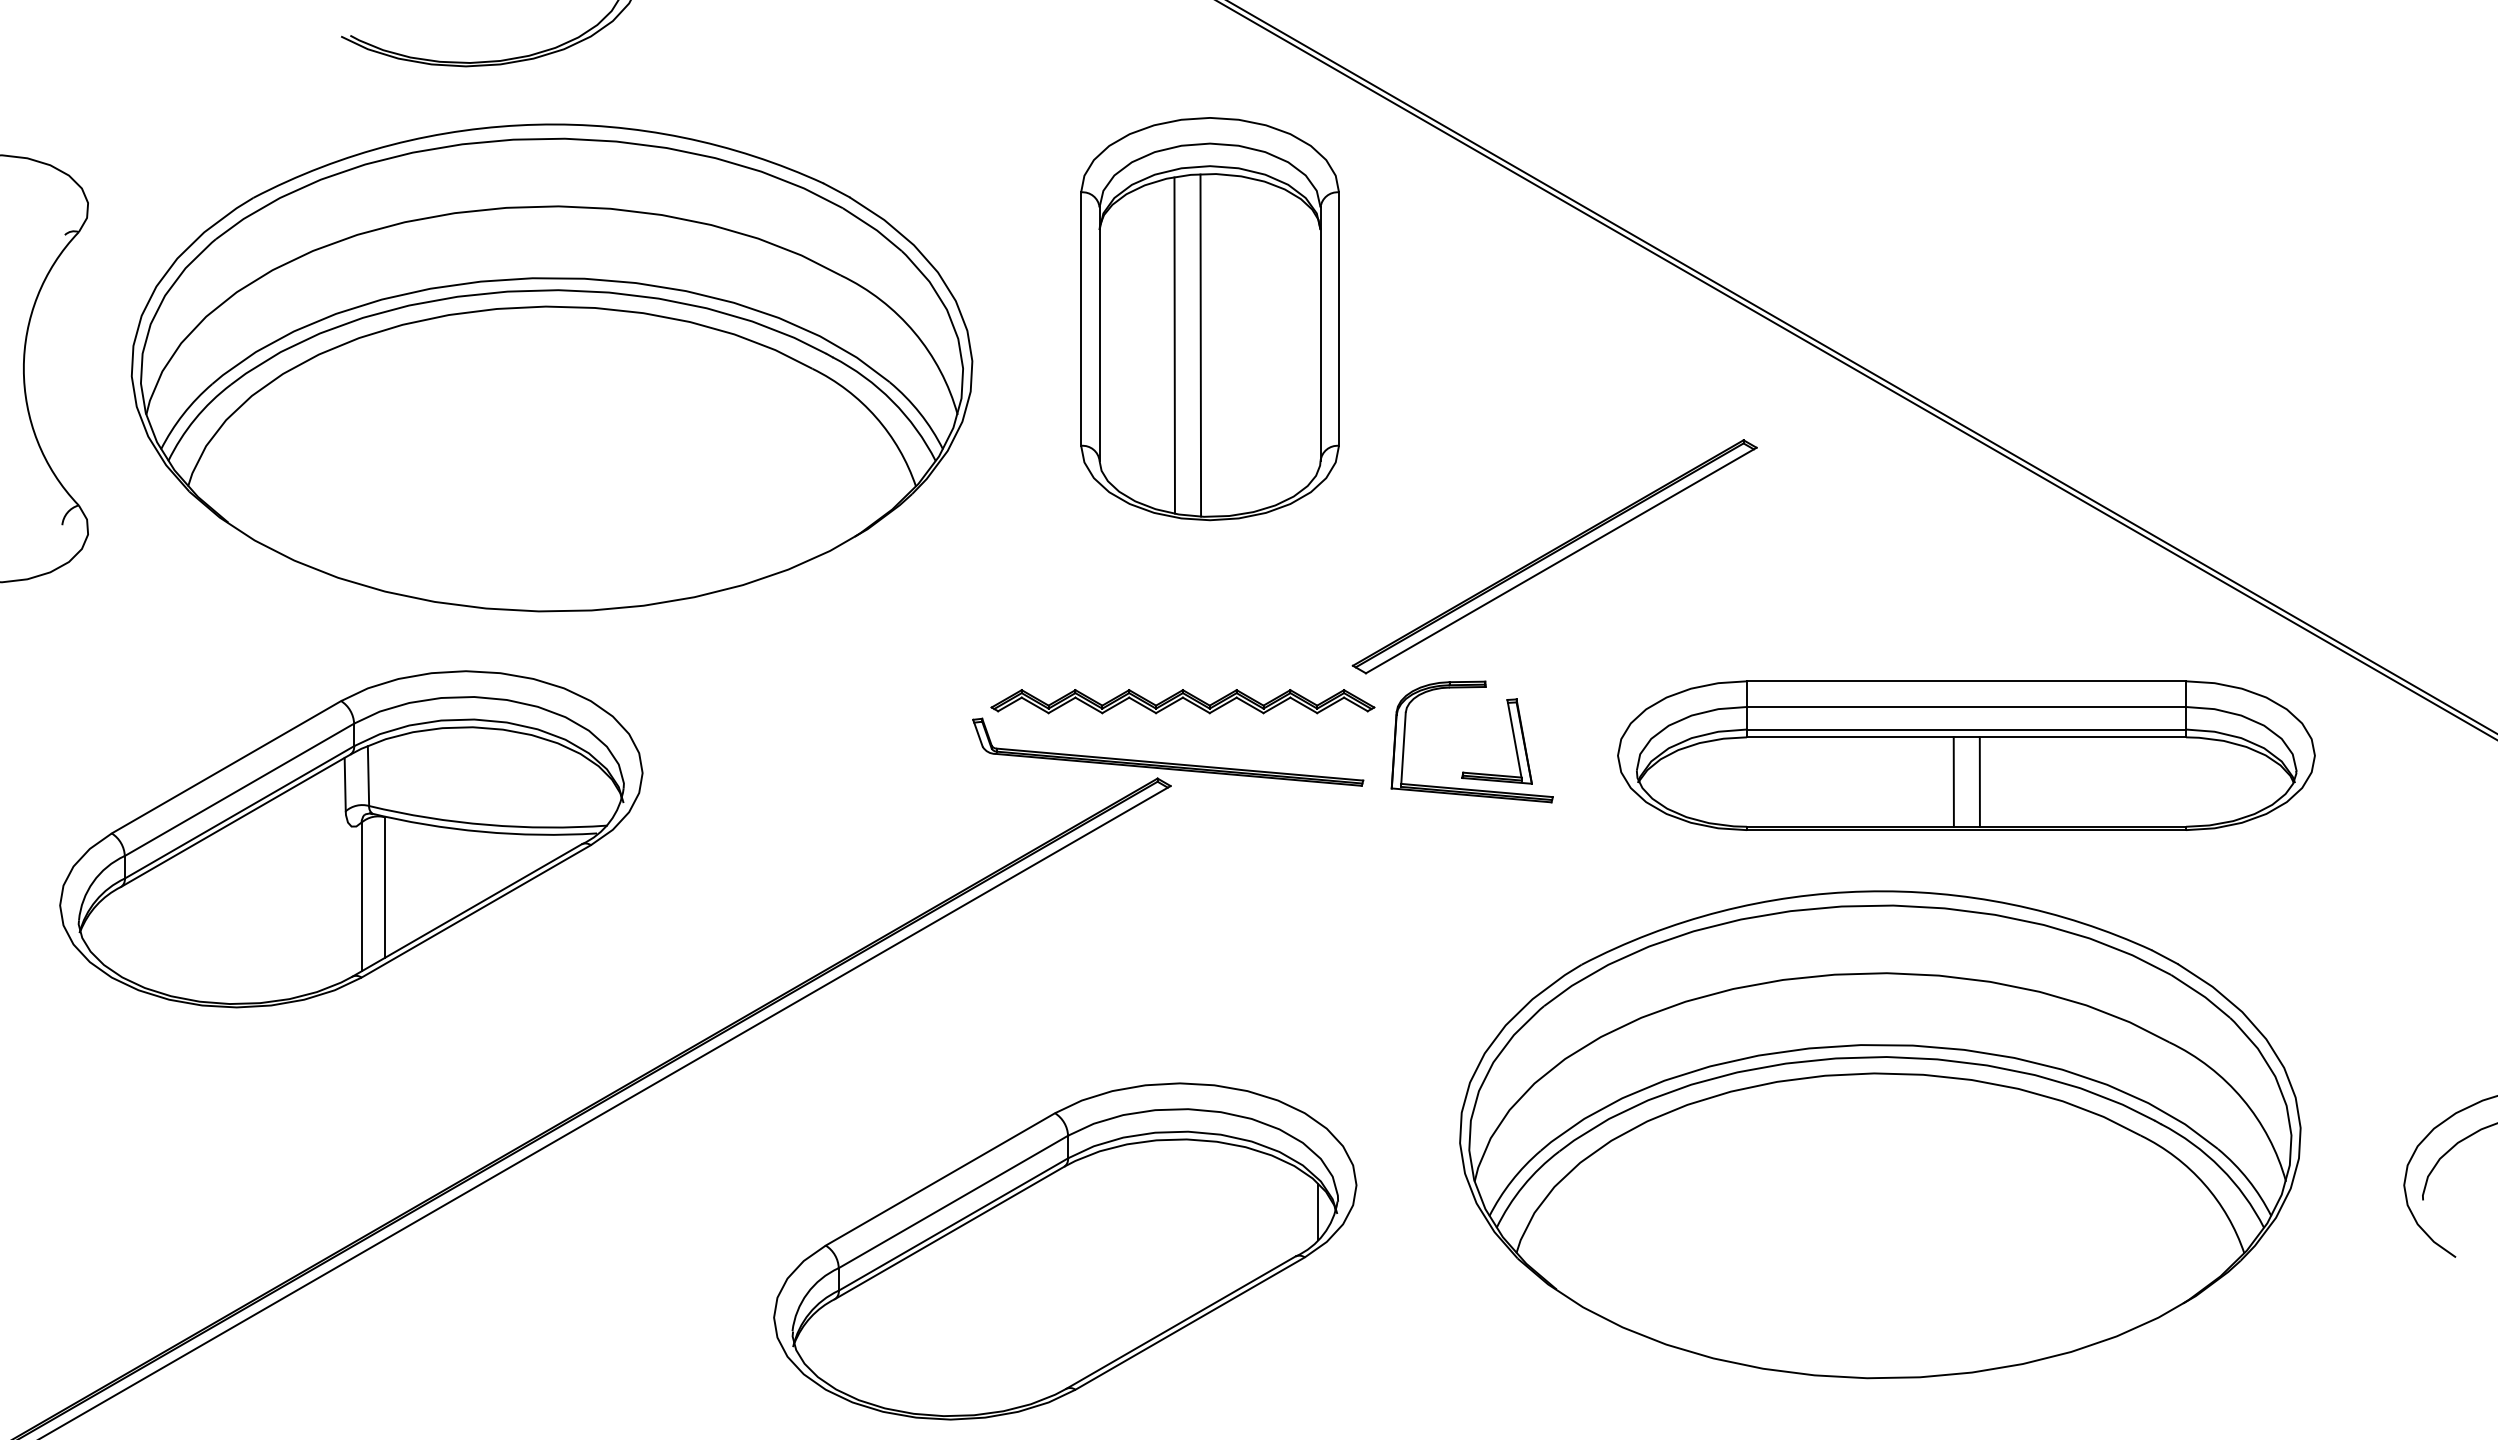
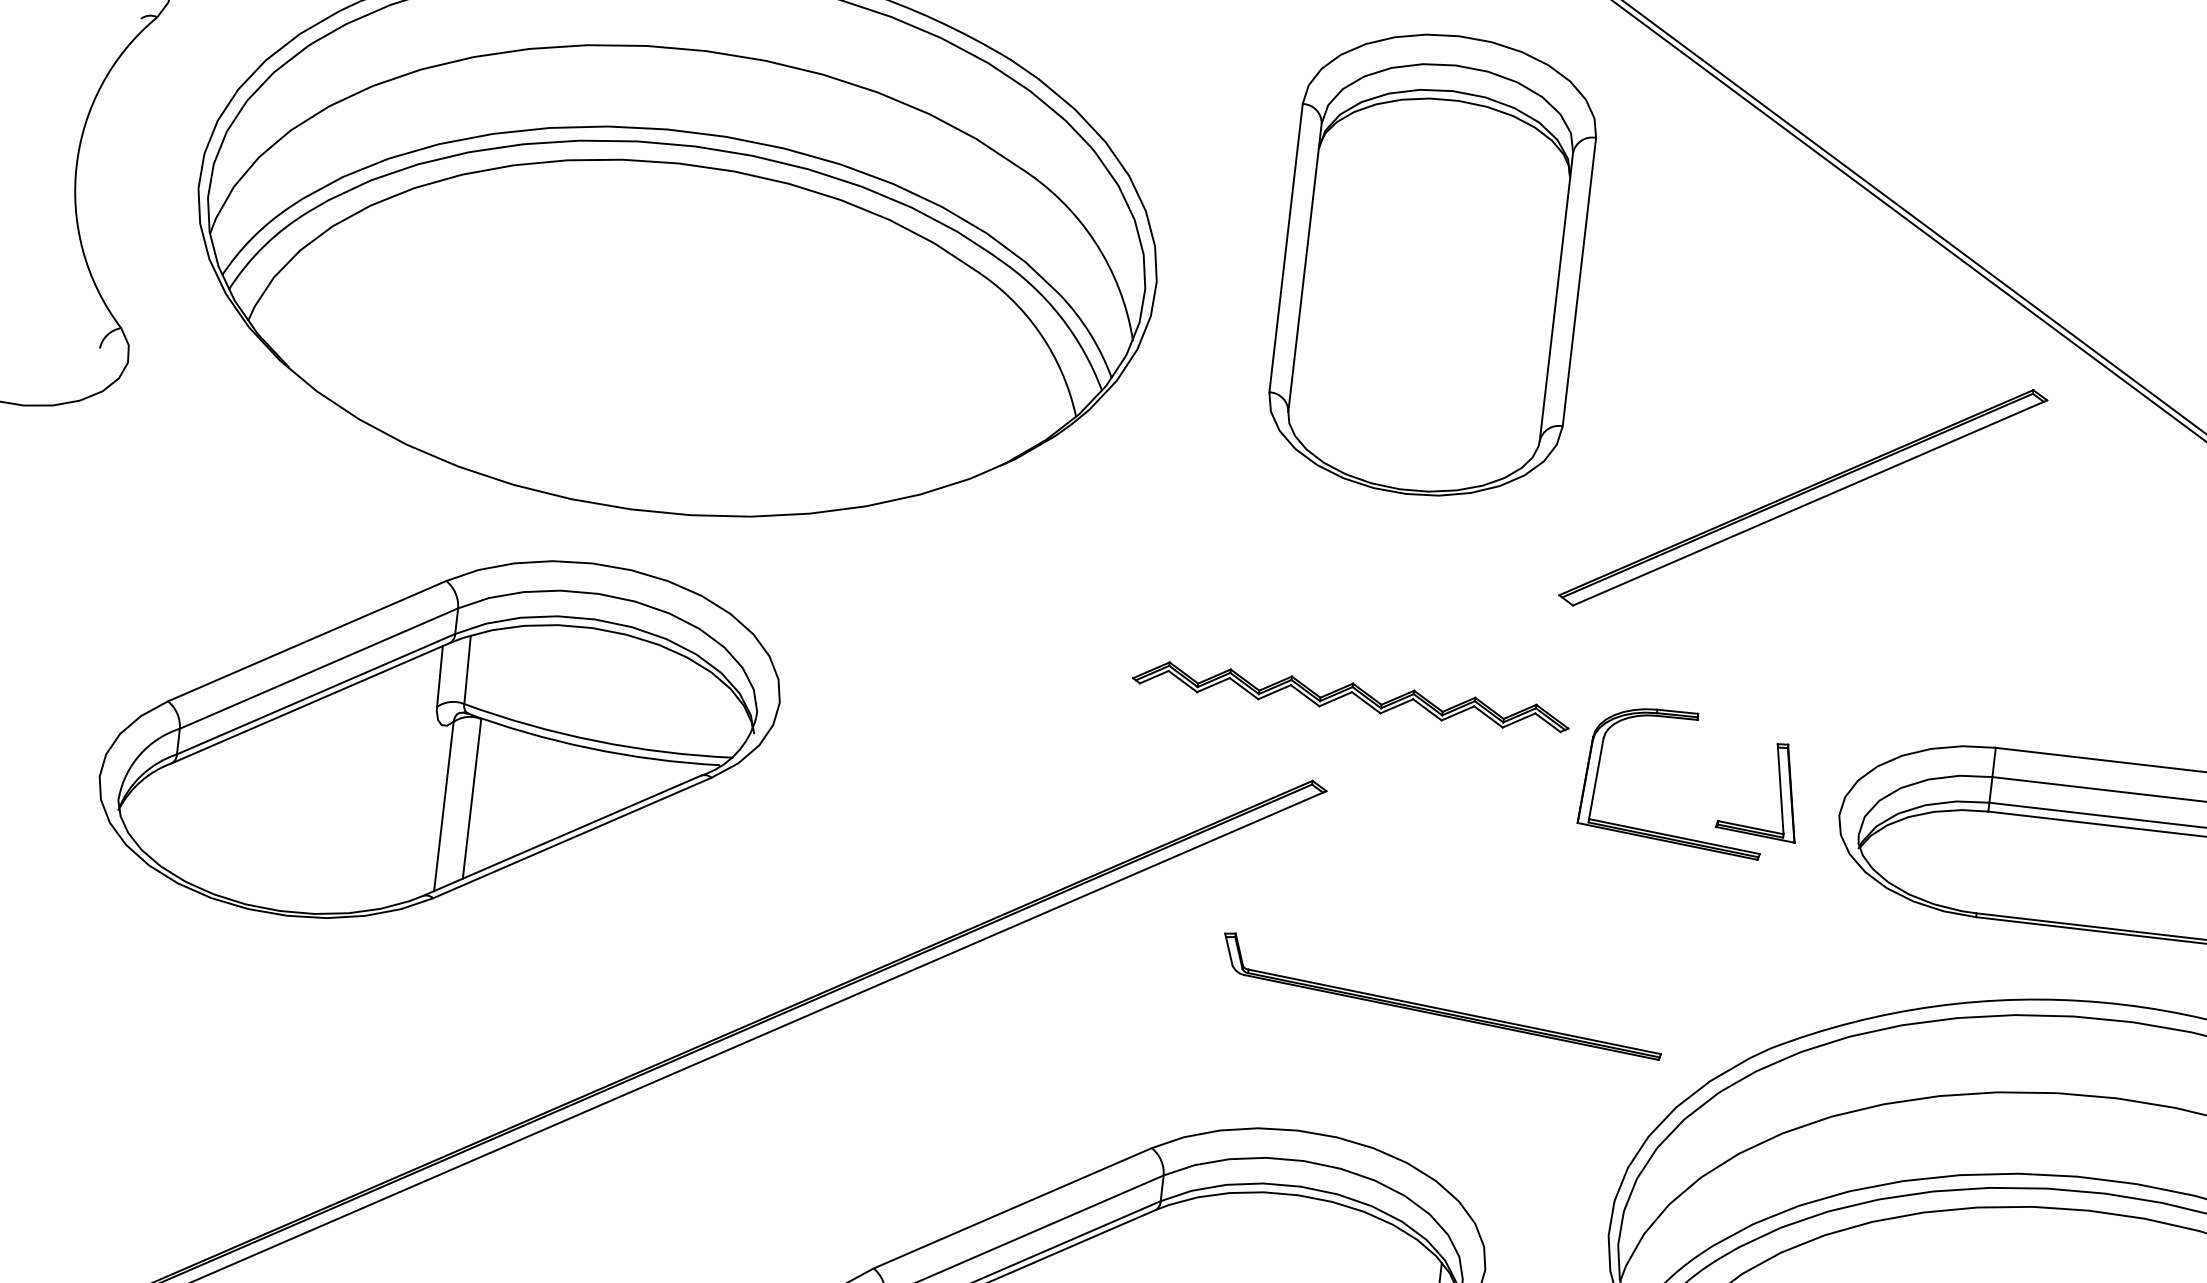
line: (1174, 345) -> (1388, 290), removed
line: (1200, 345) -> (1418, 293), removed
part: (1554, 556) -> (1802, 497), moved
part: (1513, 740) -> (1779, 791), moved
part: (1168, 762) -> (1441, 1007), moved
part: (351, 839) -> (439, 739), moved

